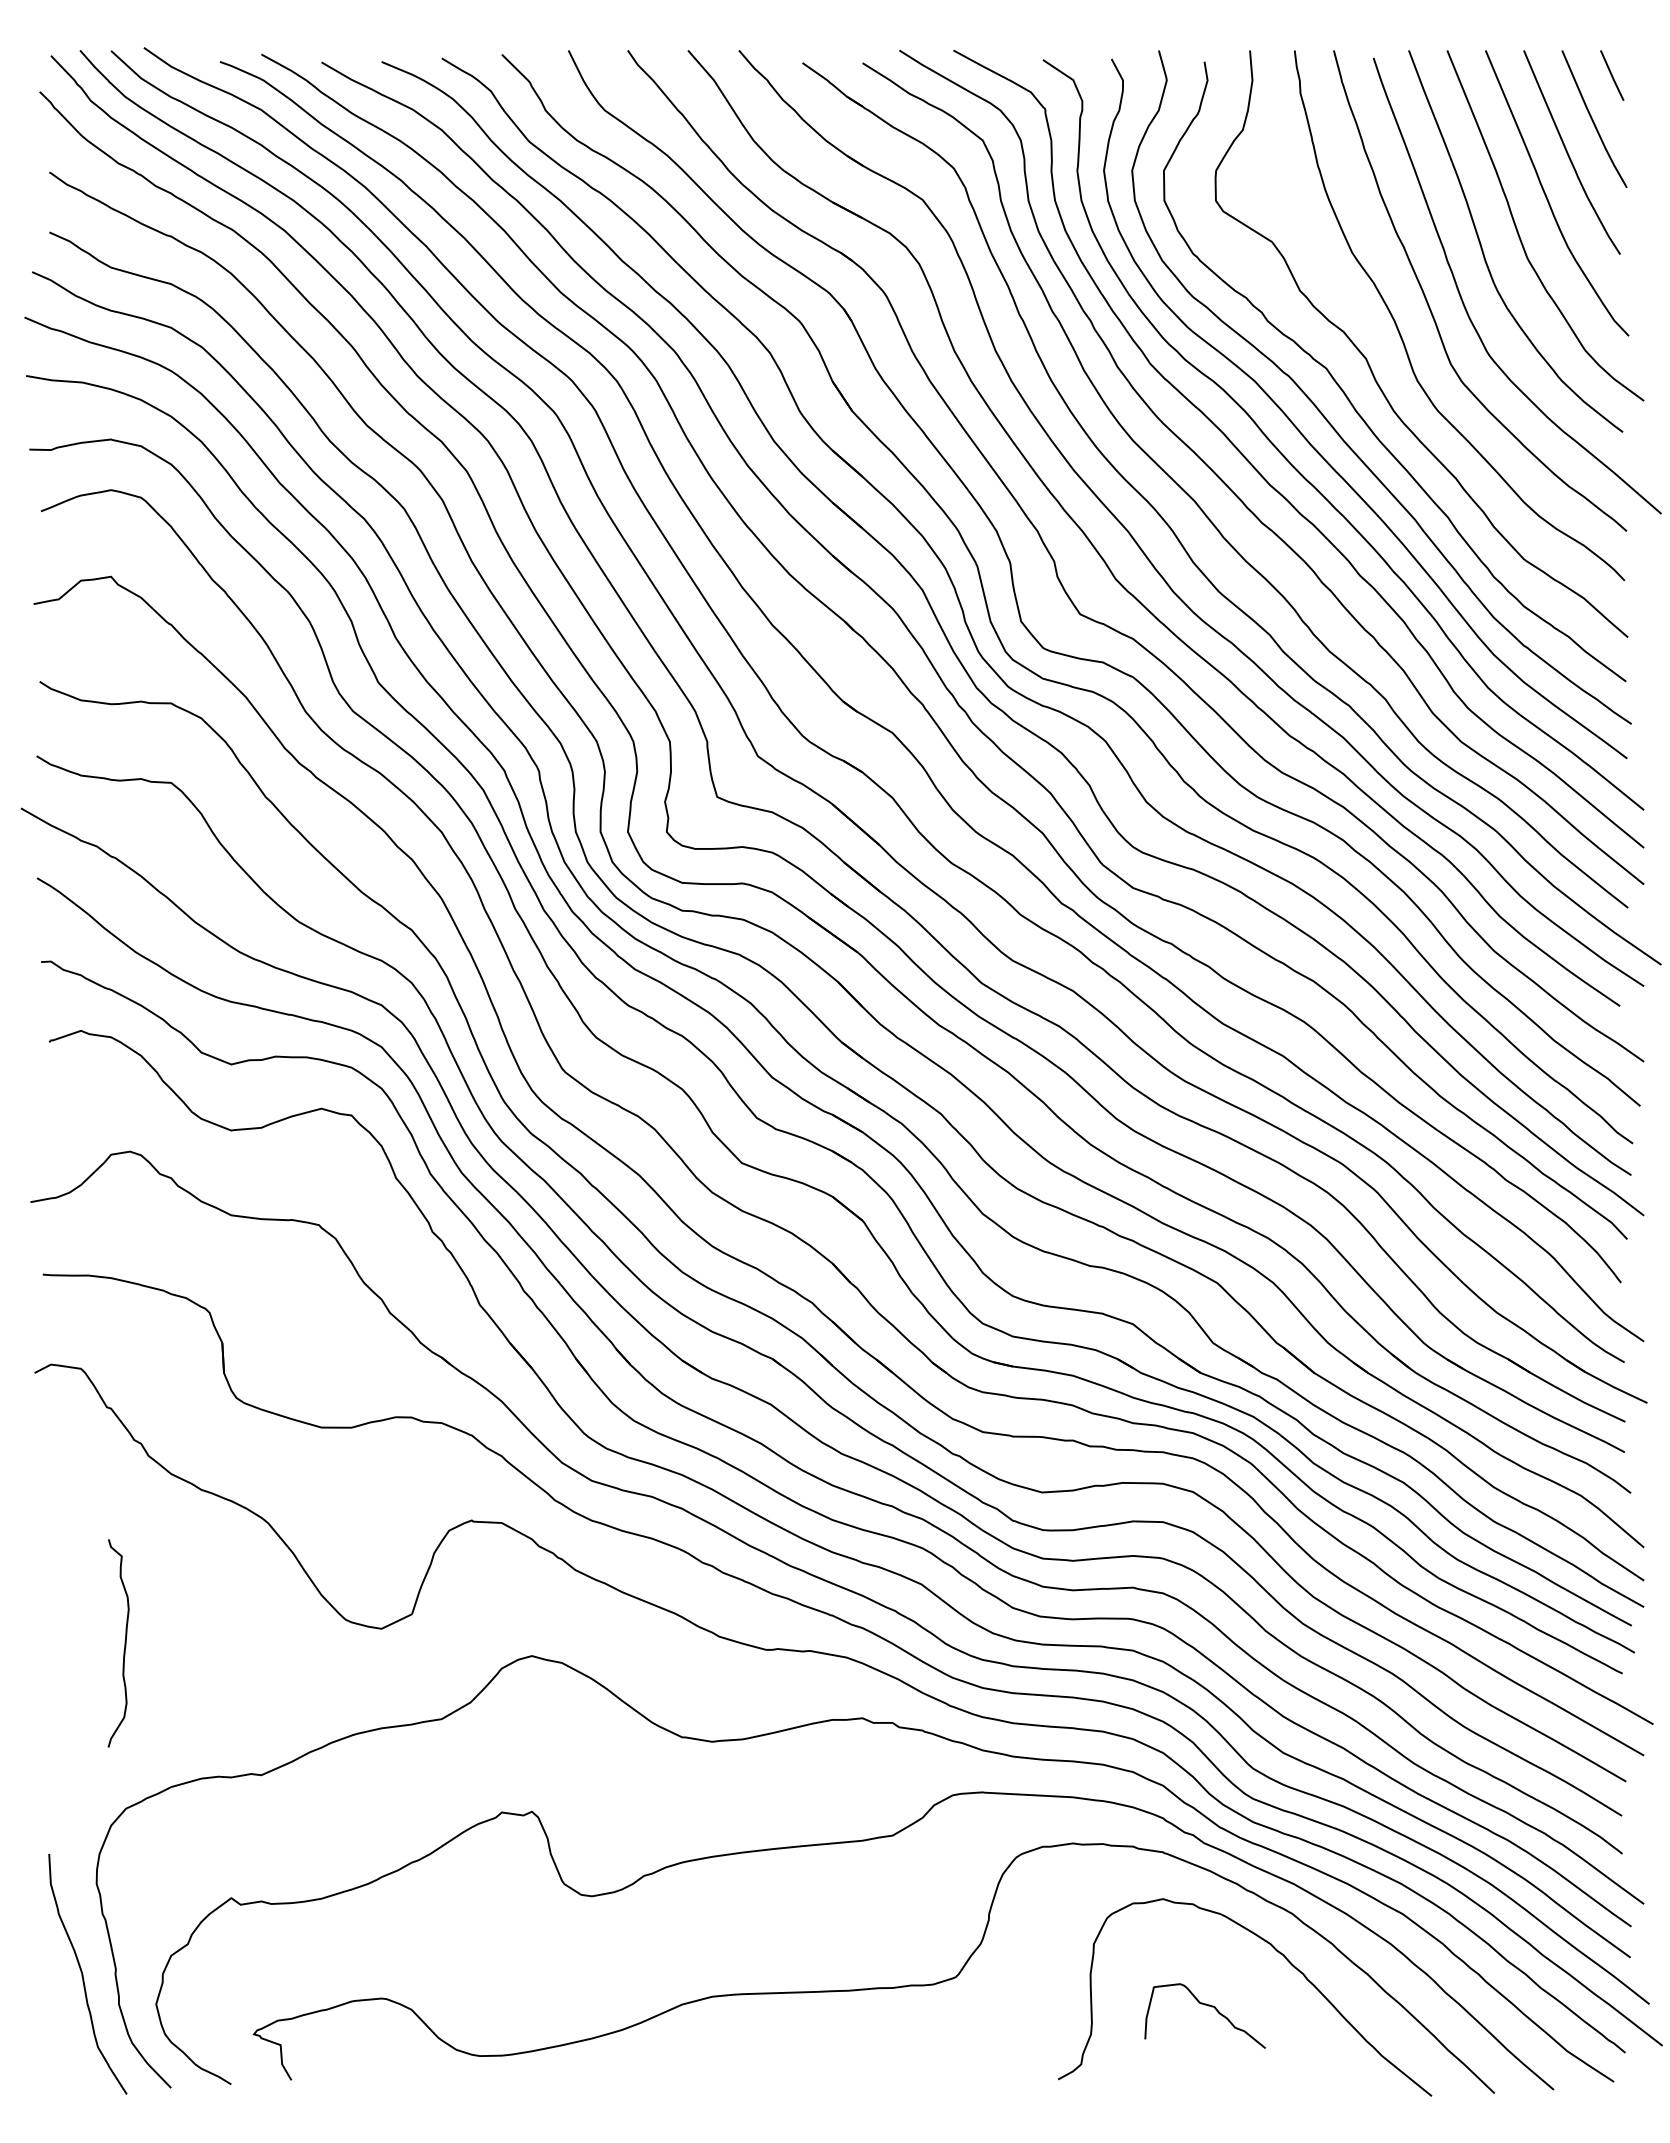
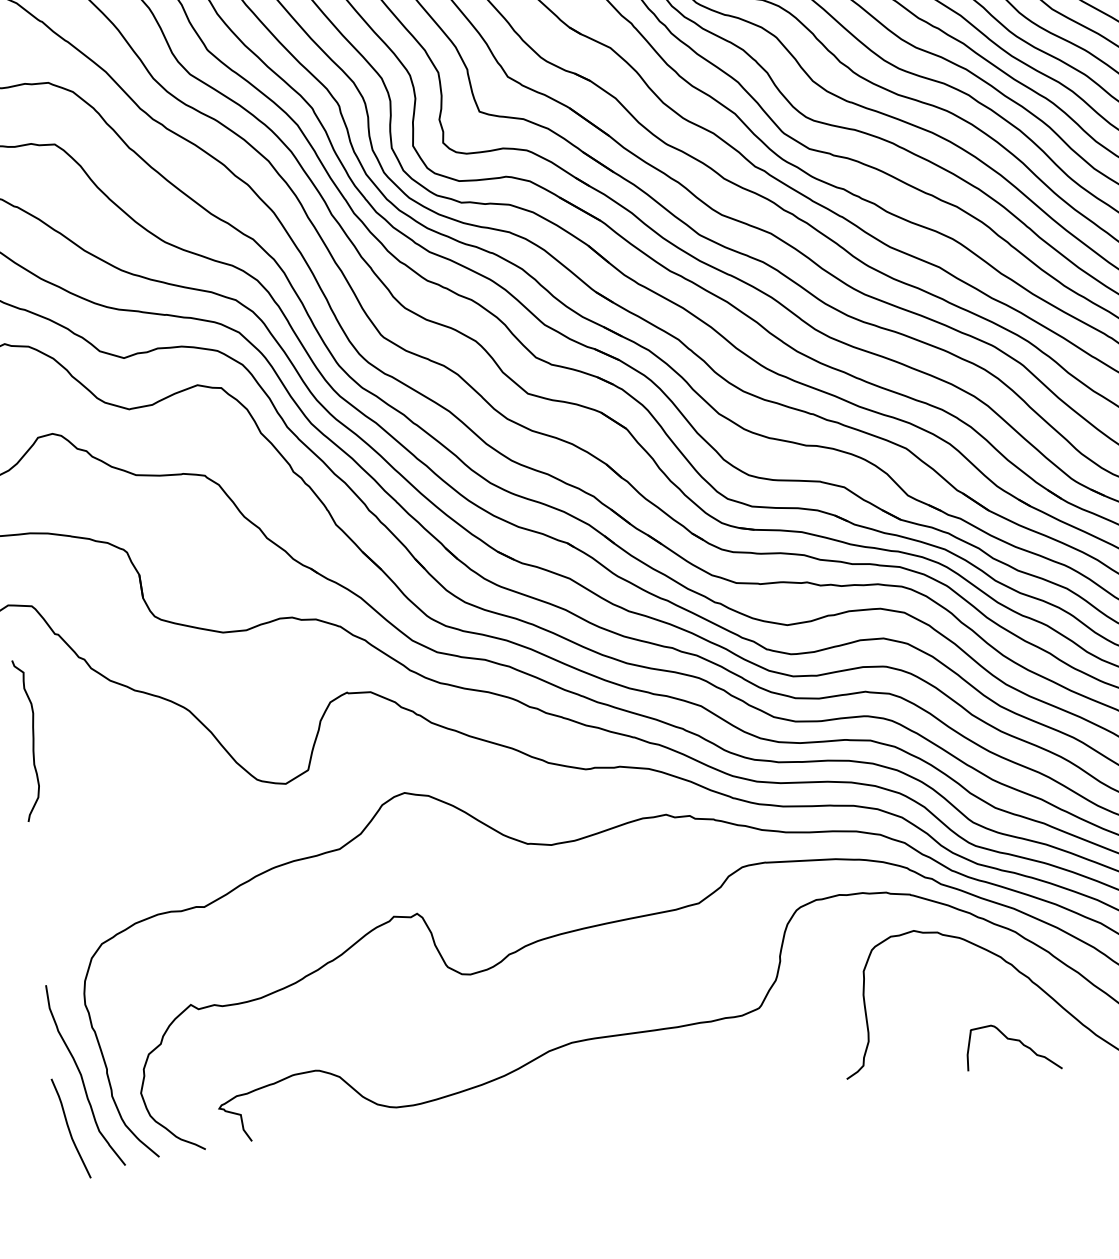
curve: (124, 1643) -> (32, 740), moved
curve: (1208, 2006) -> (1014, 1040), moved
curve: (60, 2040) -> (69, 1128), added

